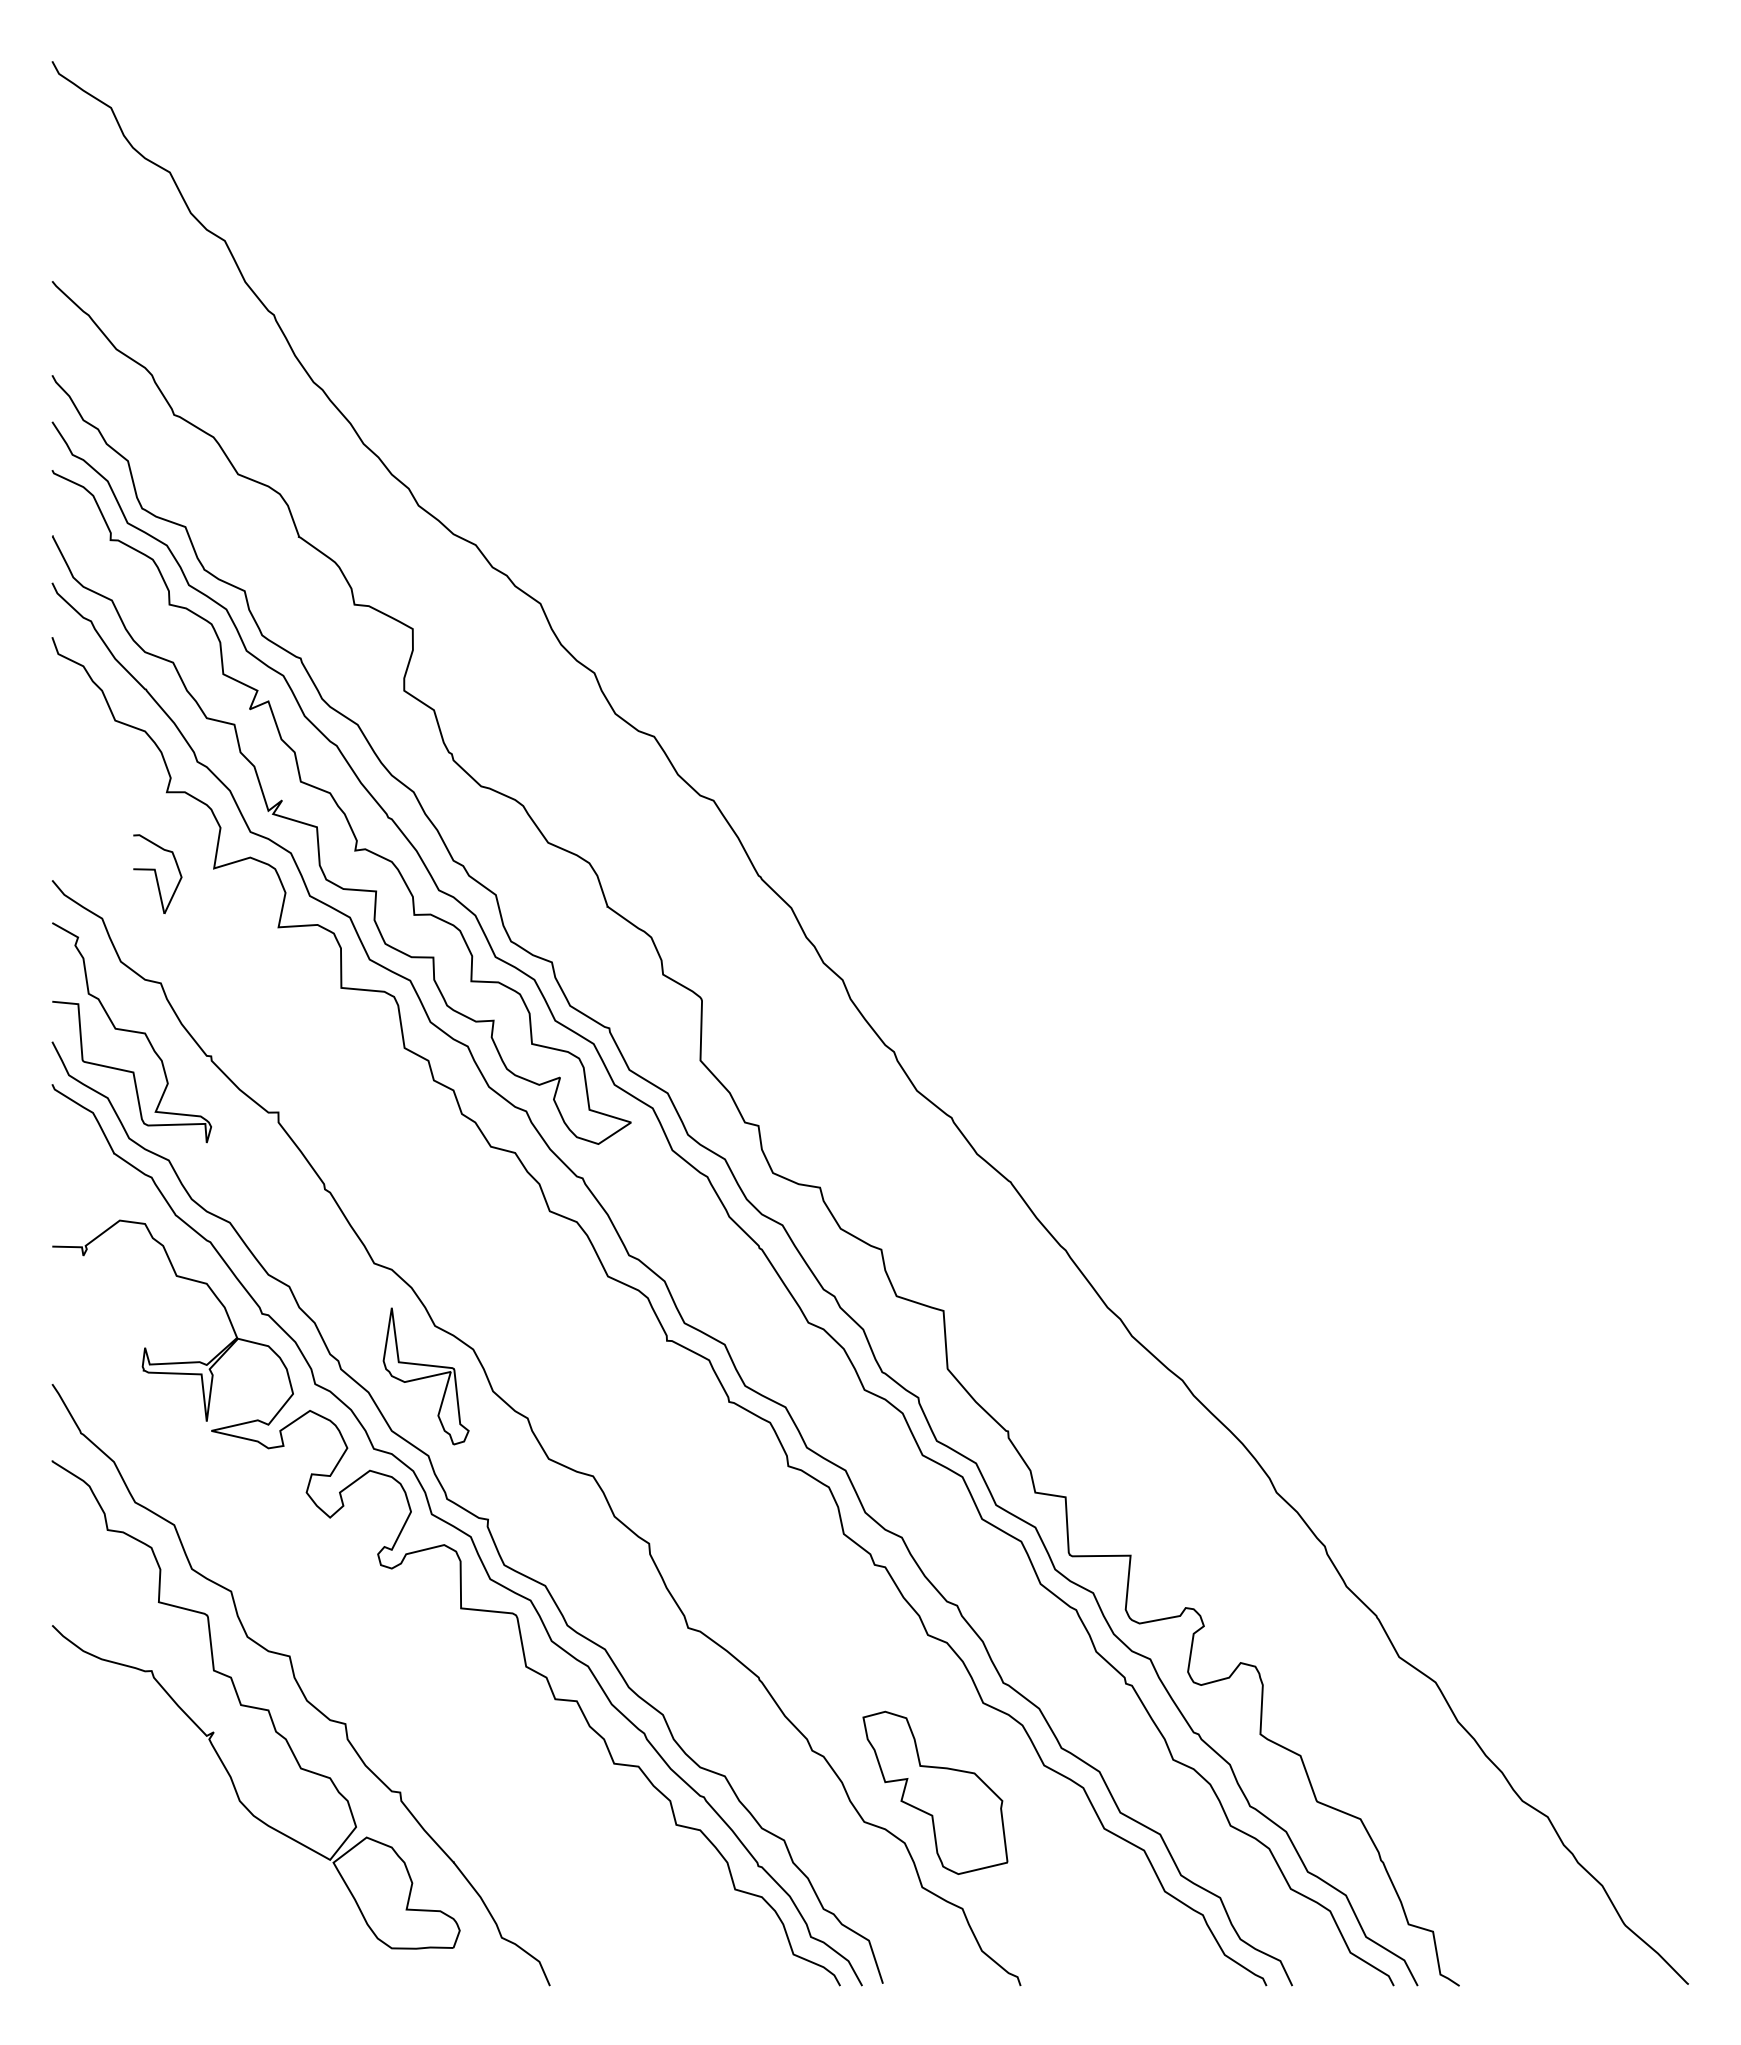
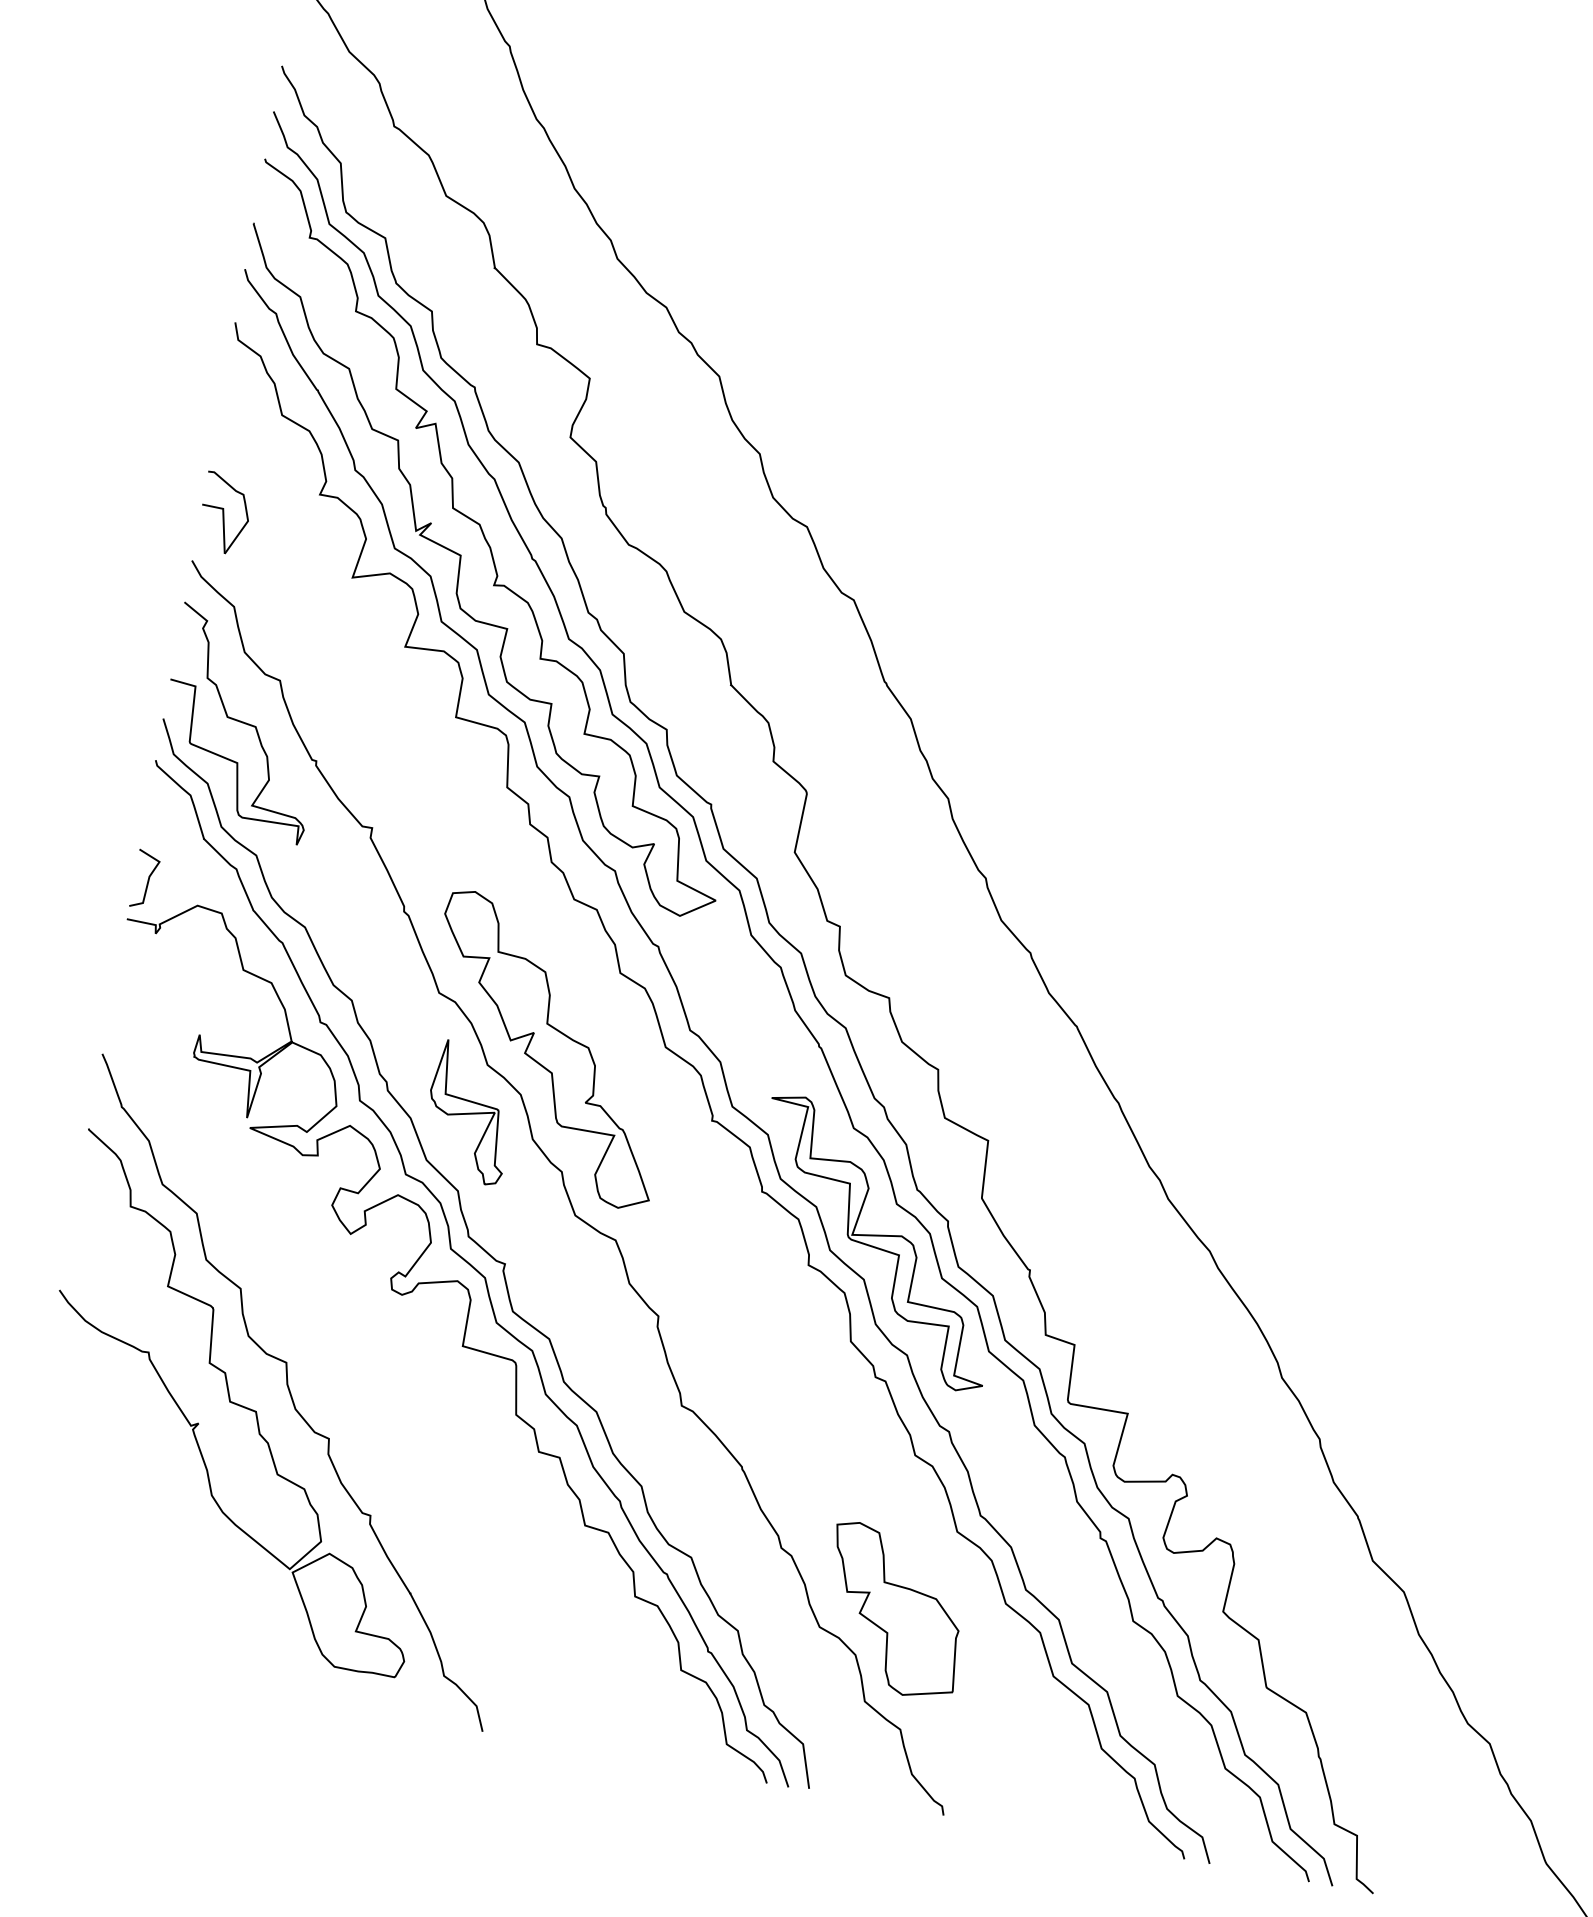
part: (157, 873) -> (225, 513), moved
line: (65, 1204) -> (147, 880), added
part: (492, 1300) -> (548, 1050), added
part: (851, 1432) -> (876, 1243), added

